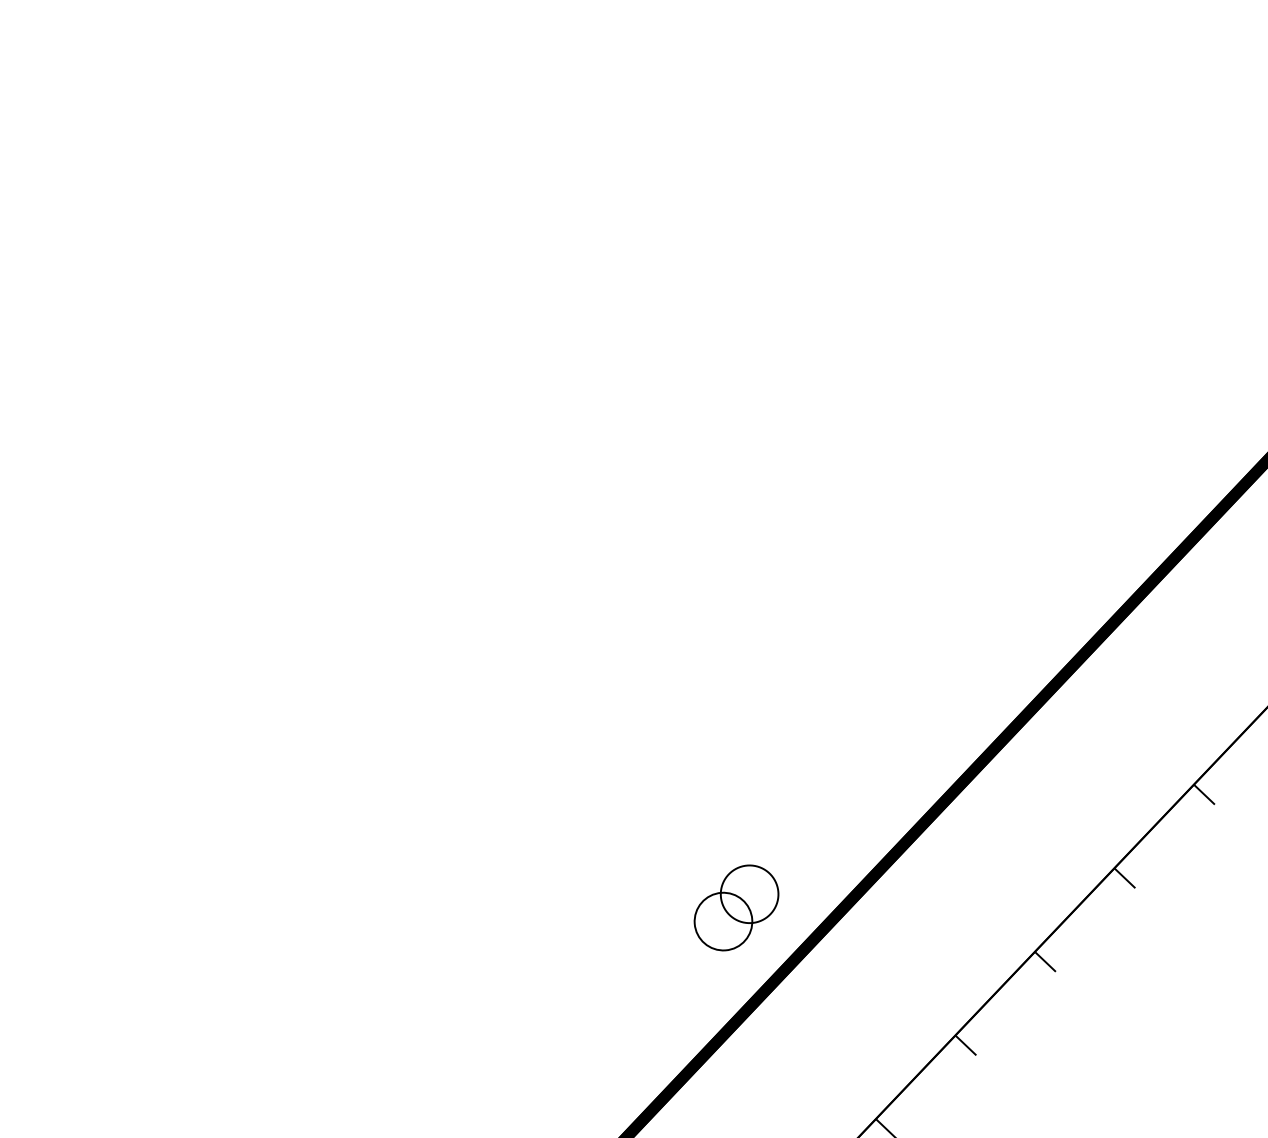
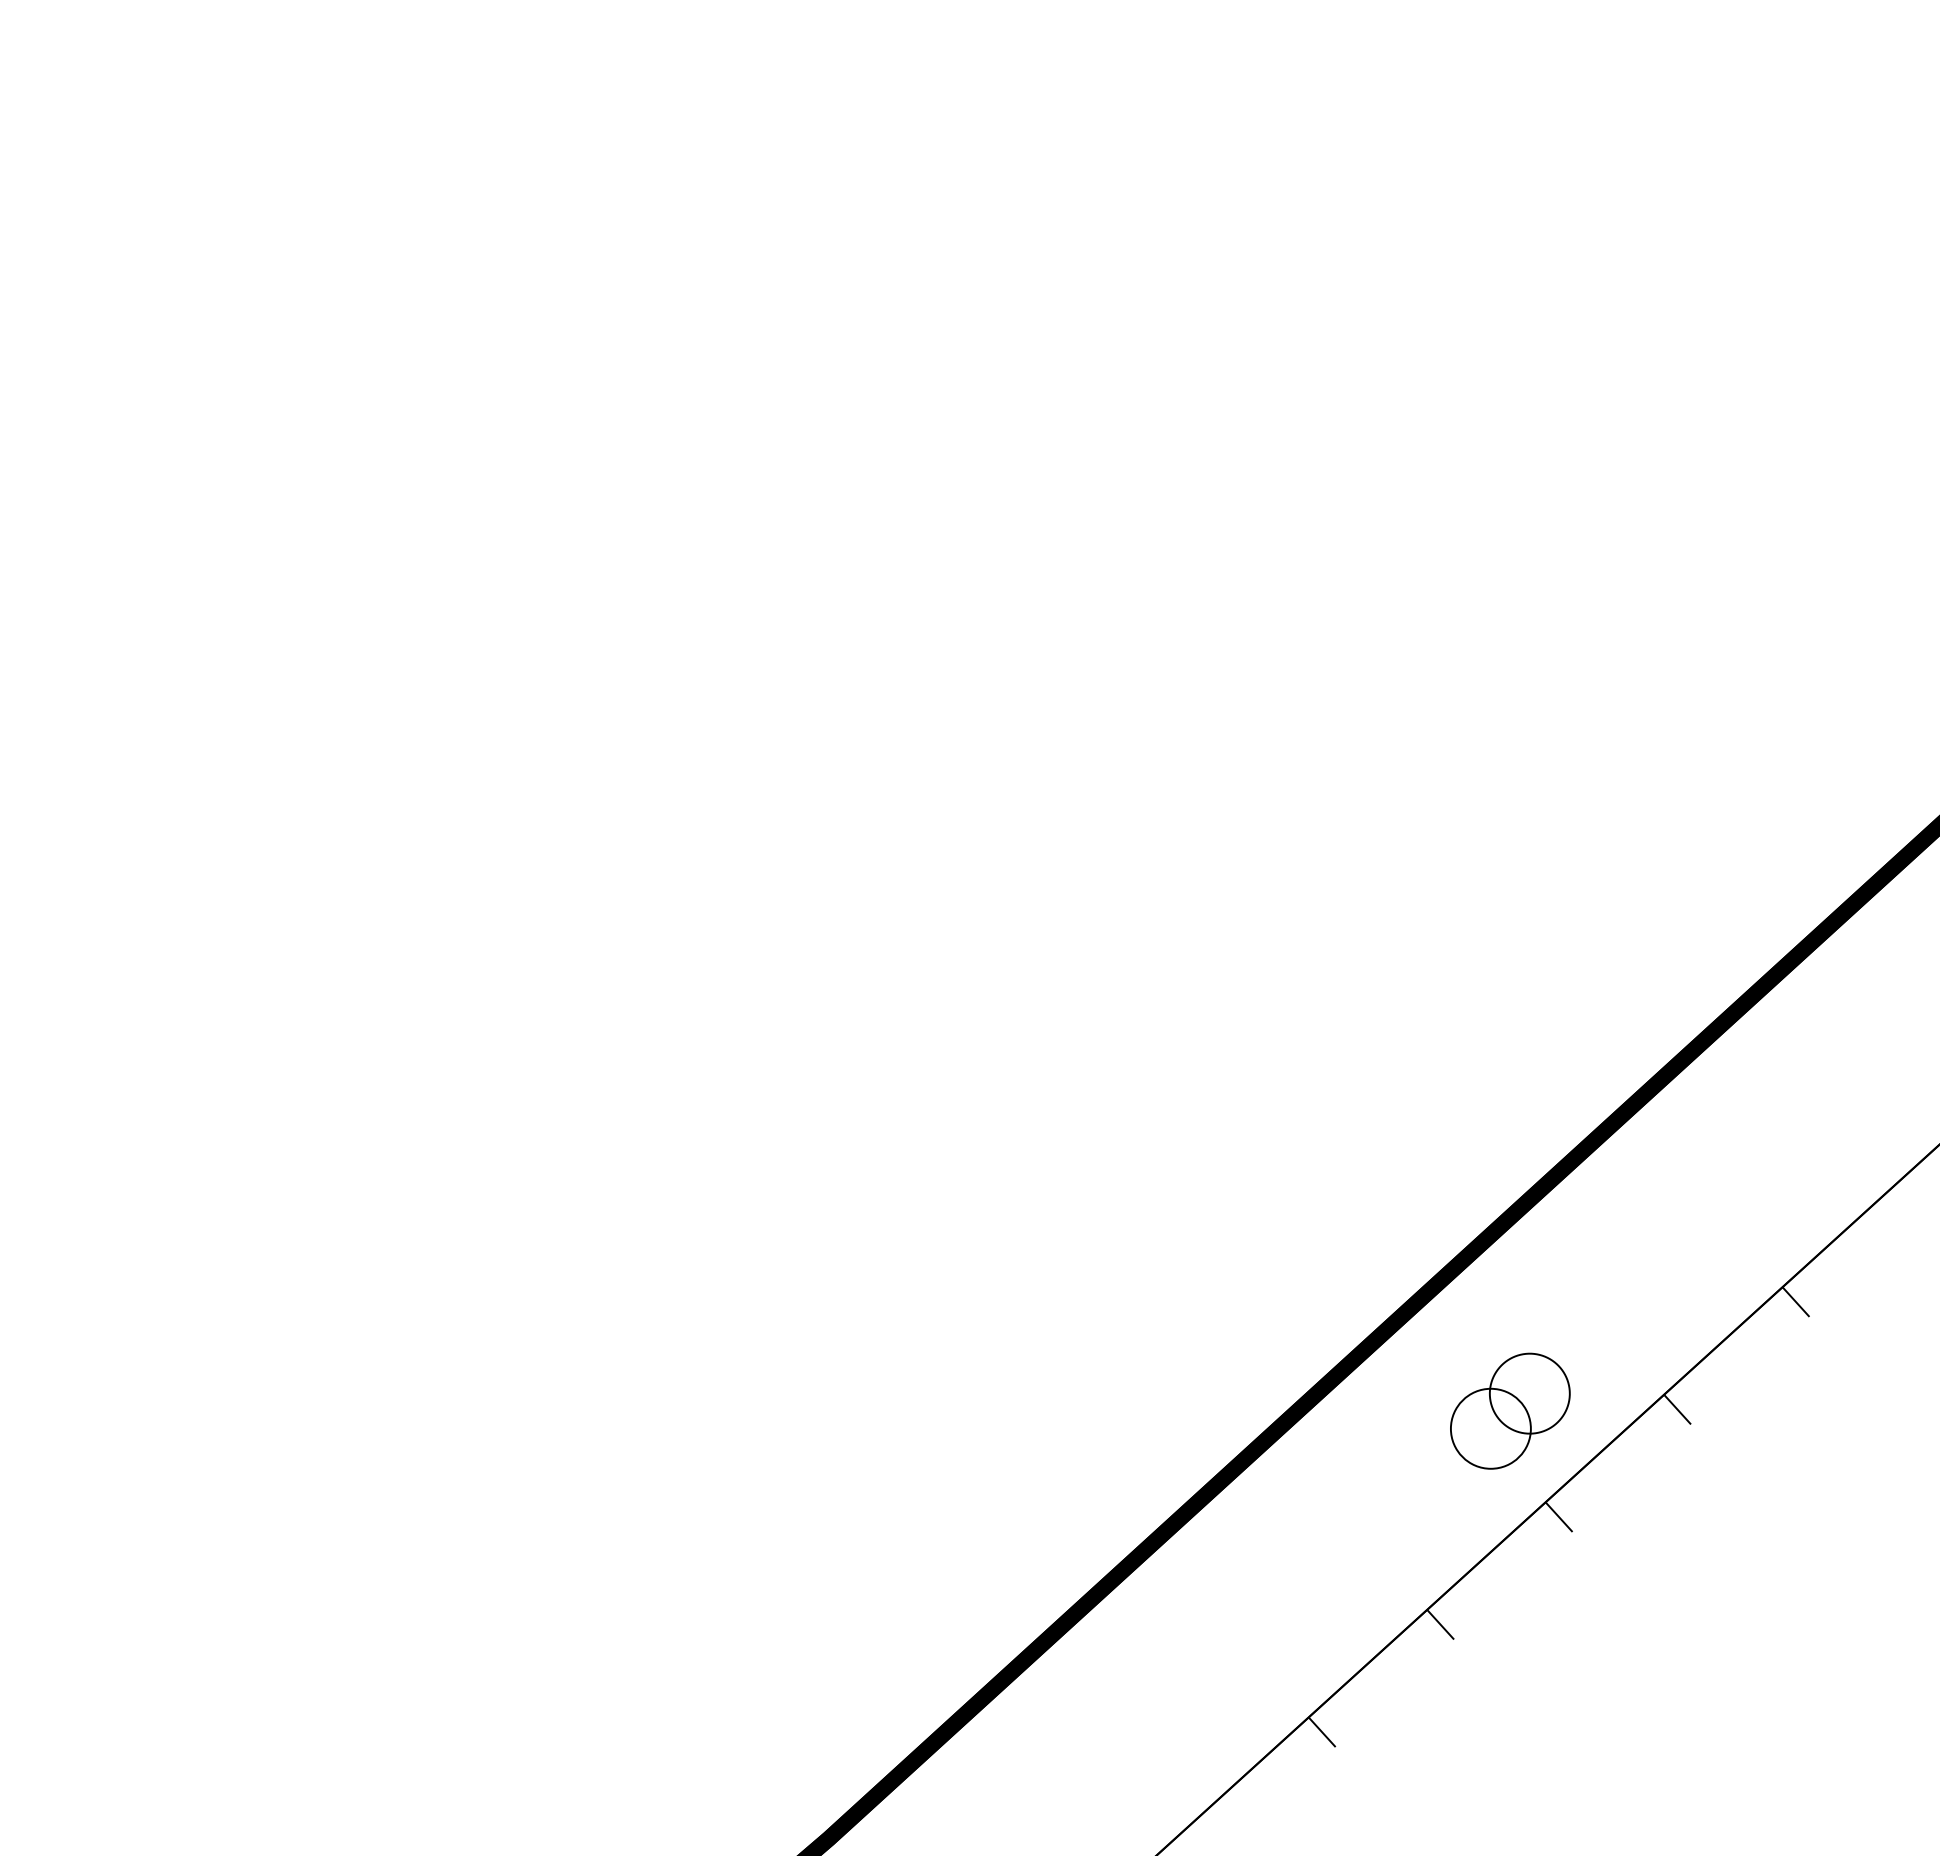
part: (736, 907) -> (1510, 1410), moved

